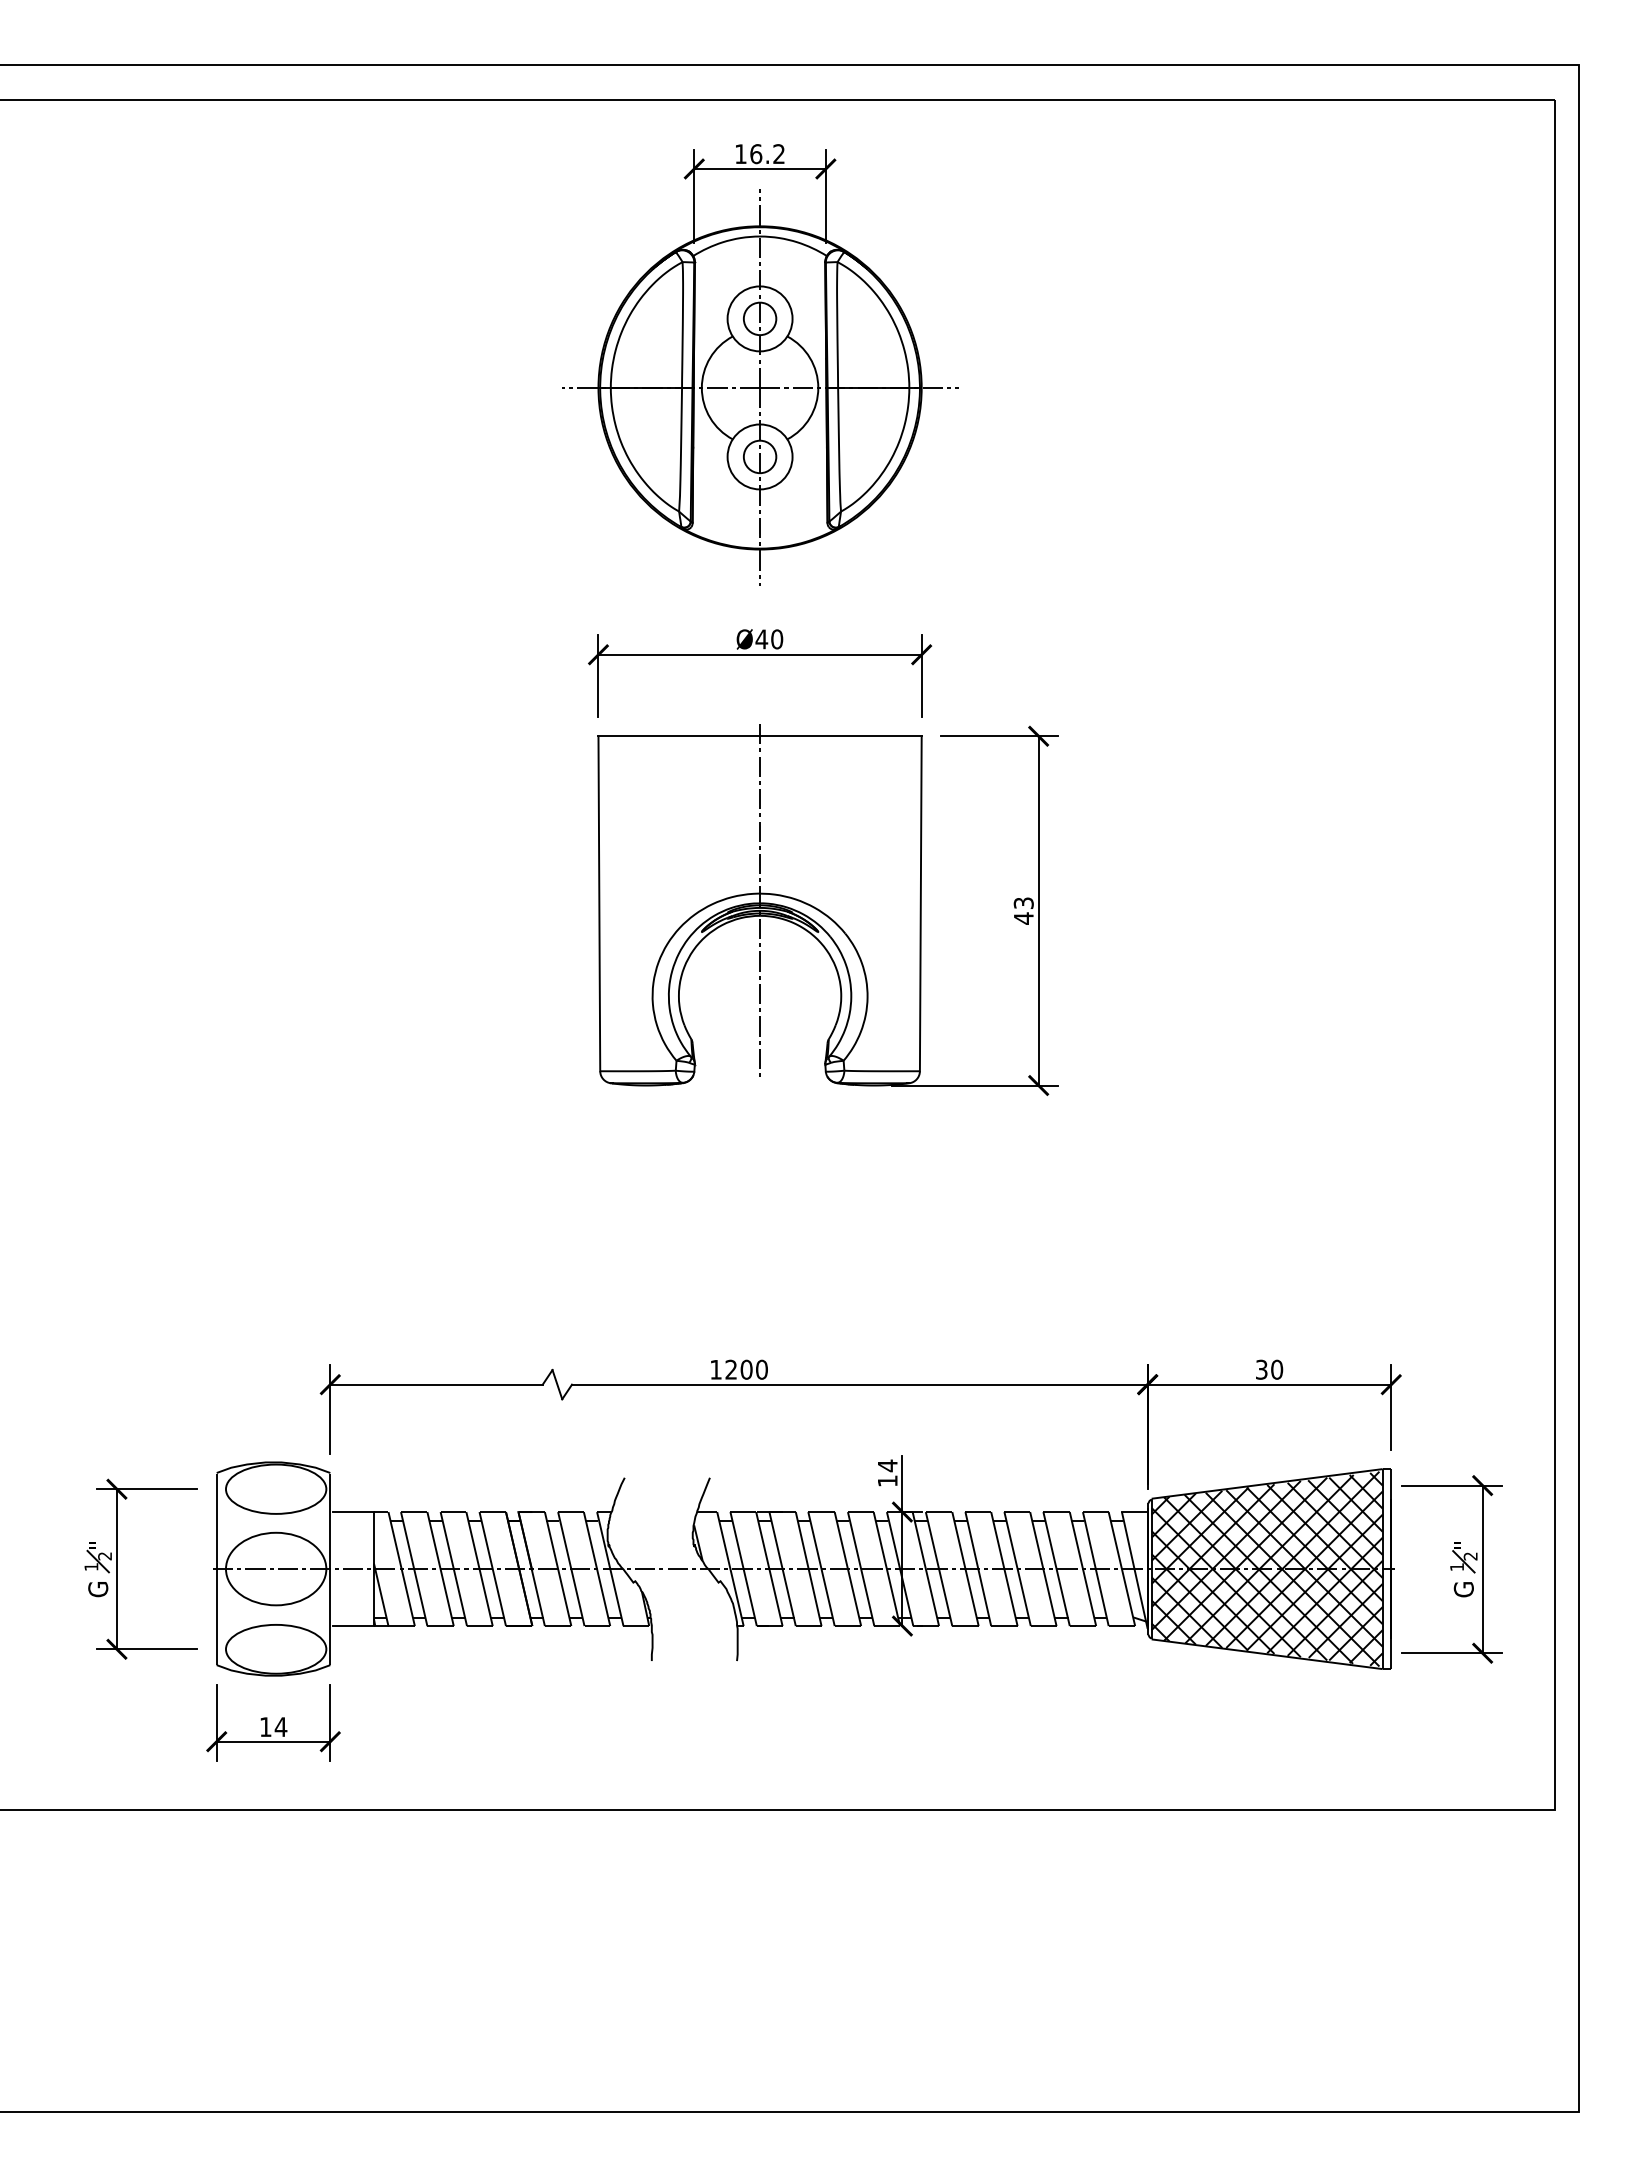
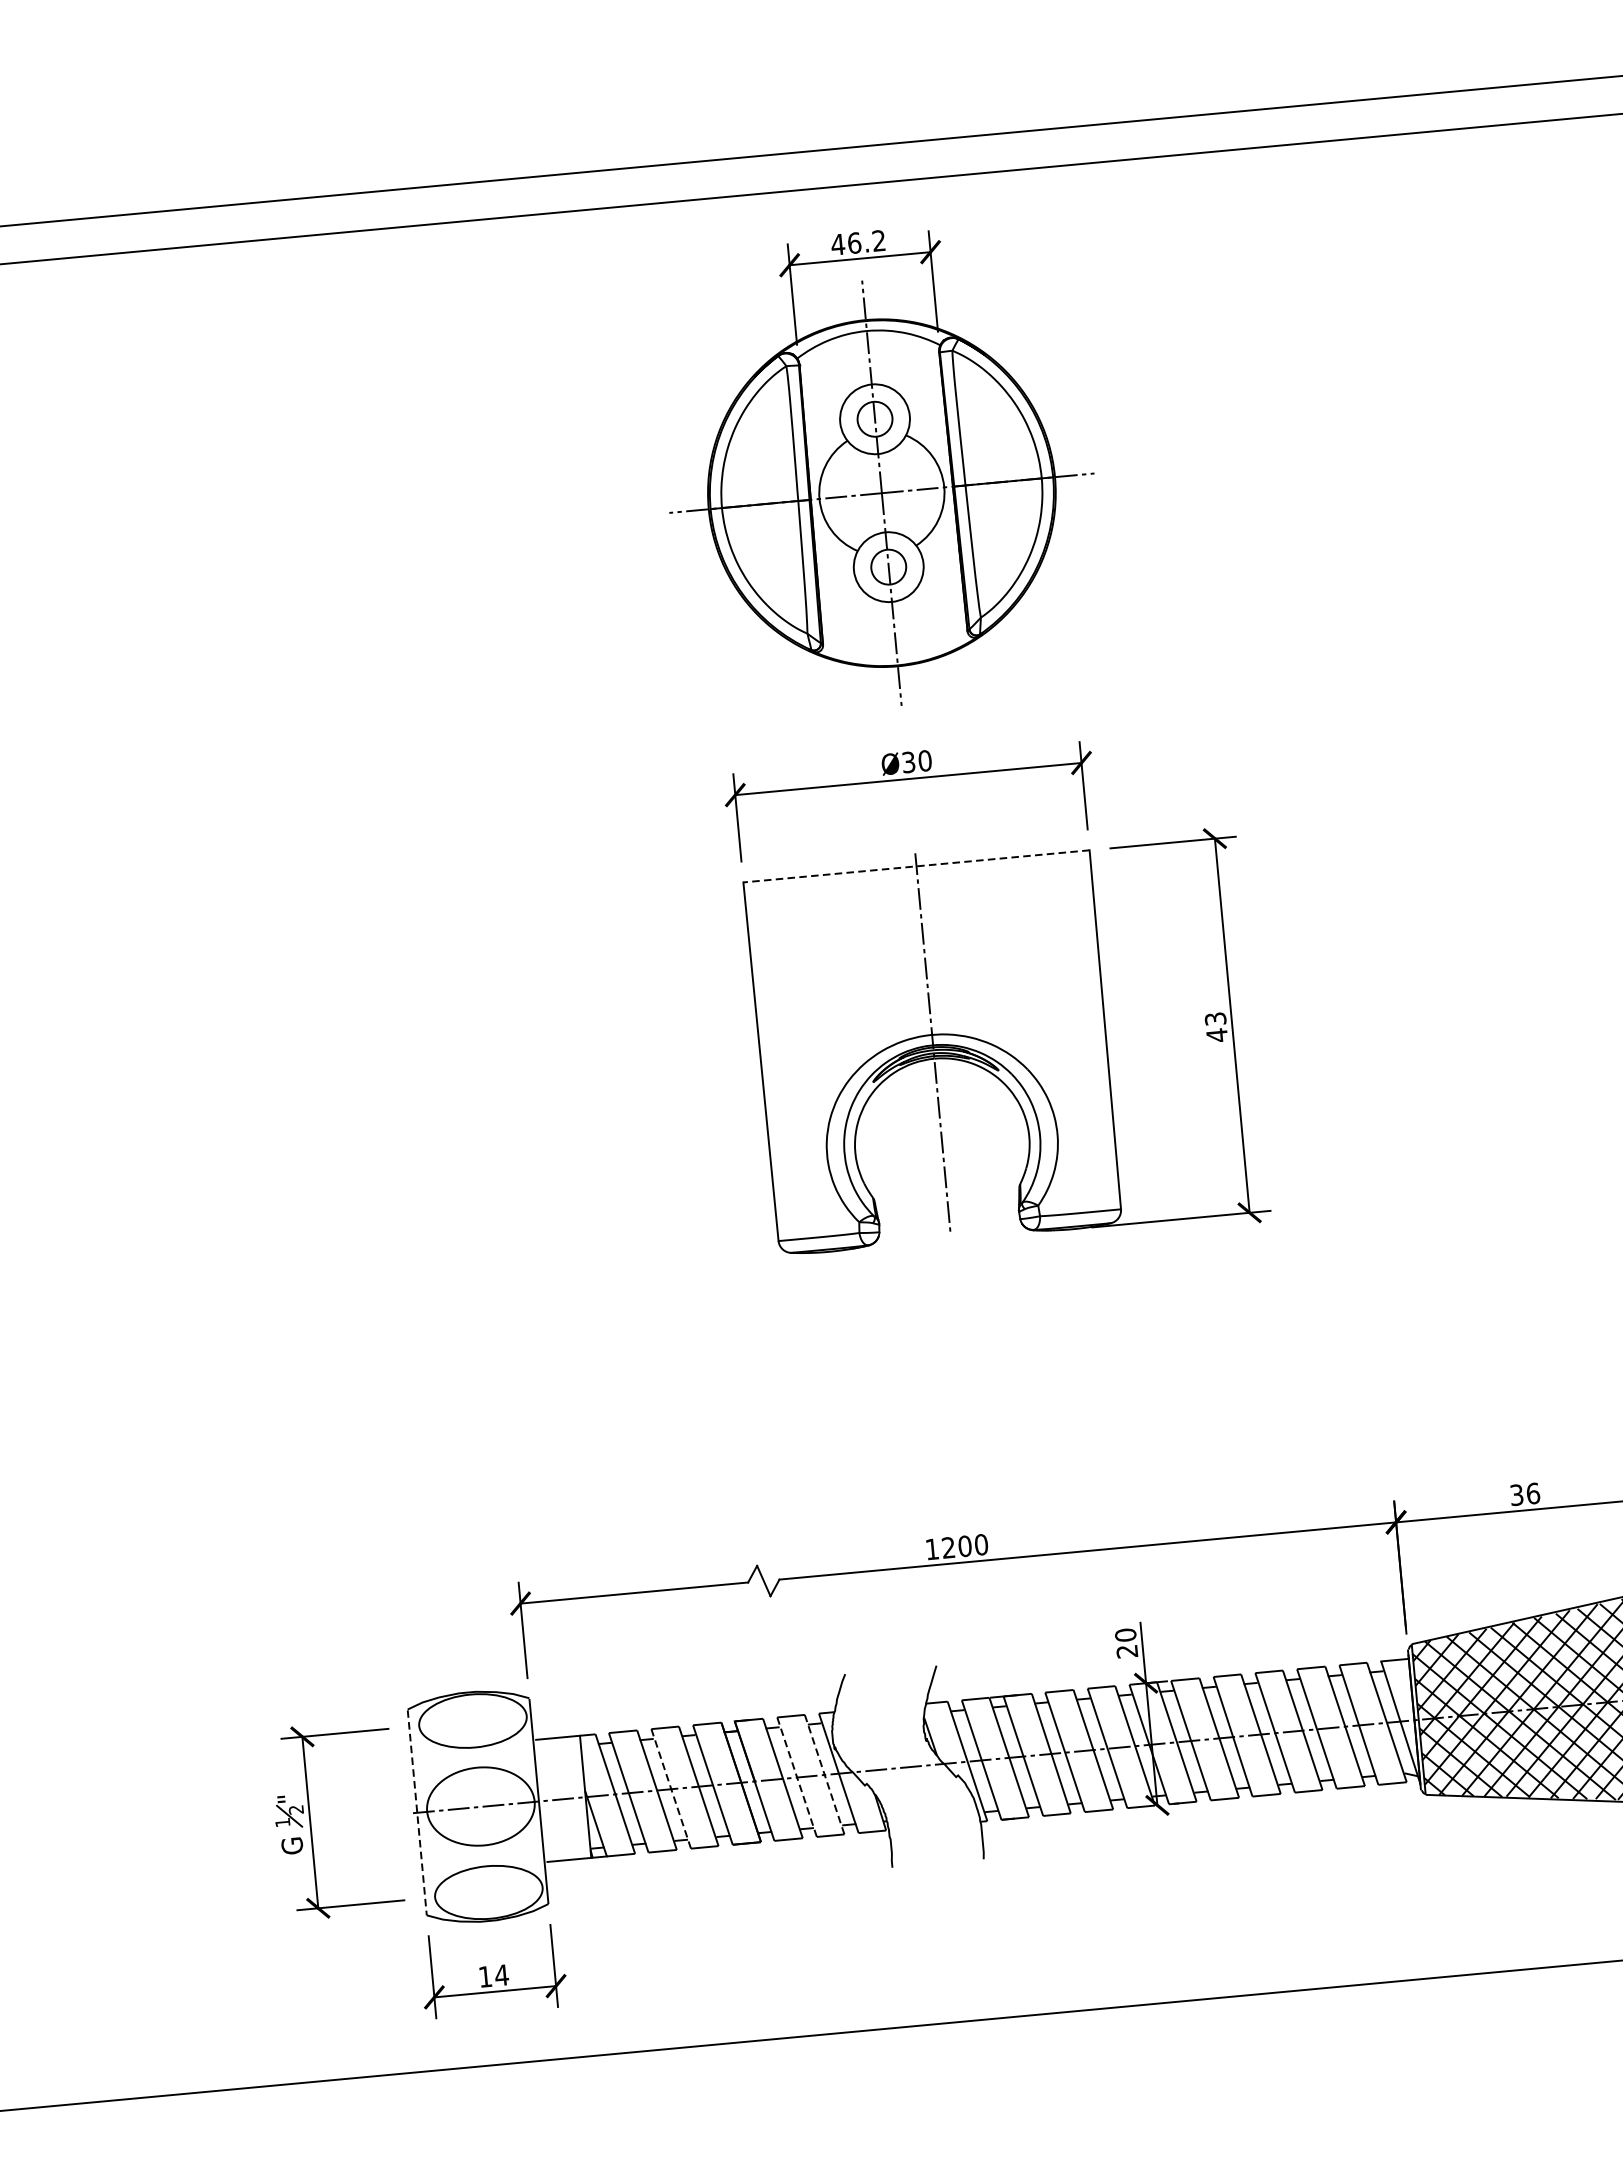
text: (740, 153) -> (837, 244), 16.2 -> 46.2
text: (761, 639) -> (908, 762), Ø40 -> Ø30
line: (760, 736) -> (916, 866), solid -> dashed
text: (1277, 1369) -> (1533, 1493), 30 -> 36
text: (887, 1472) -> (1126, 1642), 14 -> 20
line: (216, 1569) -> (417, 1812), solid -> dashed
line: (453, 1569) -> (670, 1789), solid -> dashed
line: (571, 1569) -> (797, 1777), solid -> dashed
line: (597, 1569) -> (825, 1775), solid -> dashed

